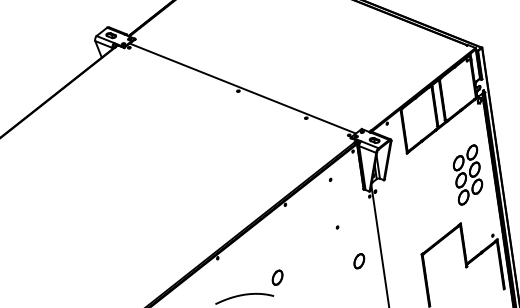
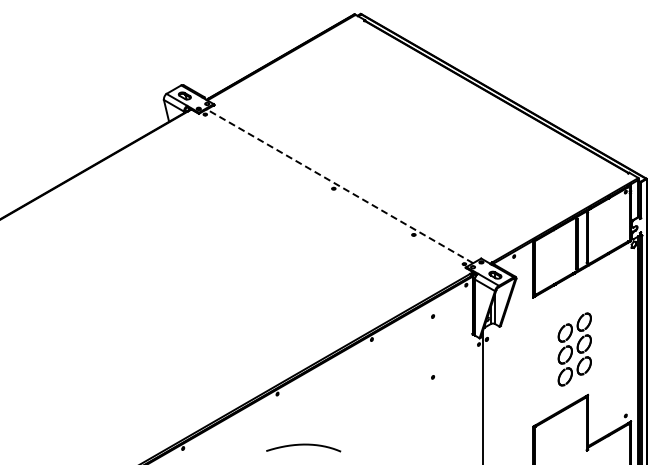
line: (242, 88) -> (339, 186), solid -> dashed
part: (467, 175) -> (574, 349), moved
part: (358, 261) -> (453, 423), removed
part: (277, 277) -> (348, 428), removed

